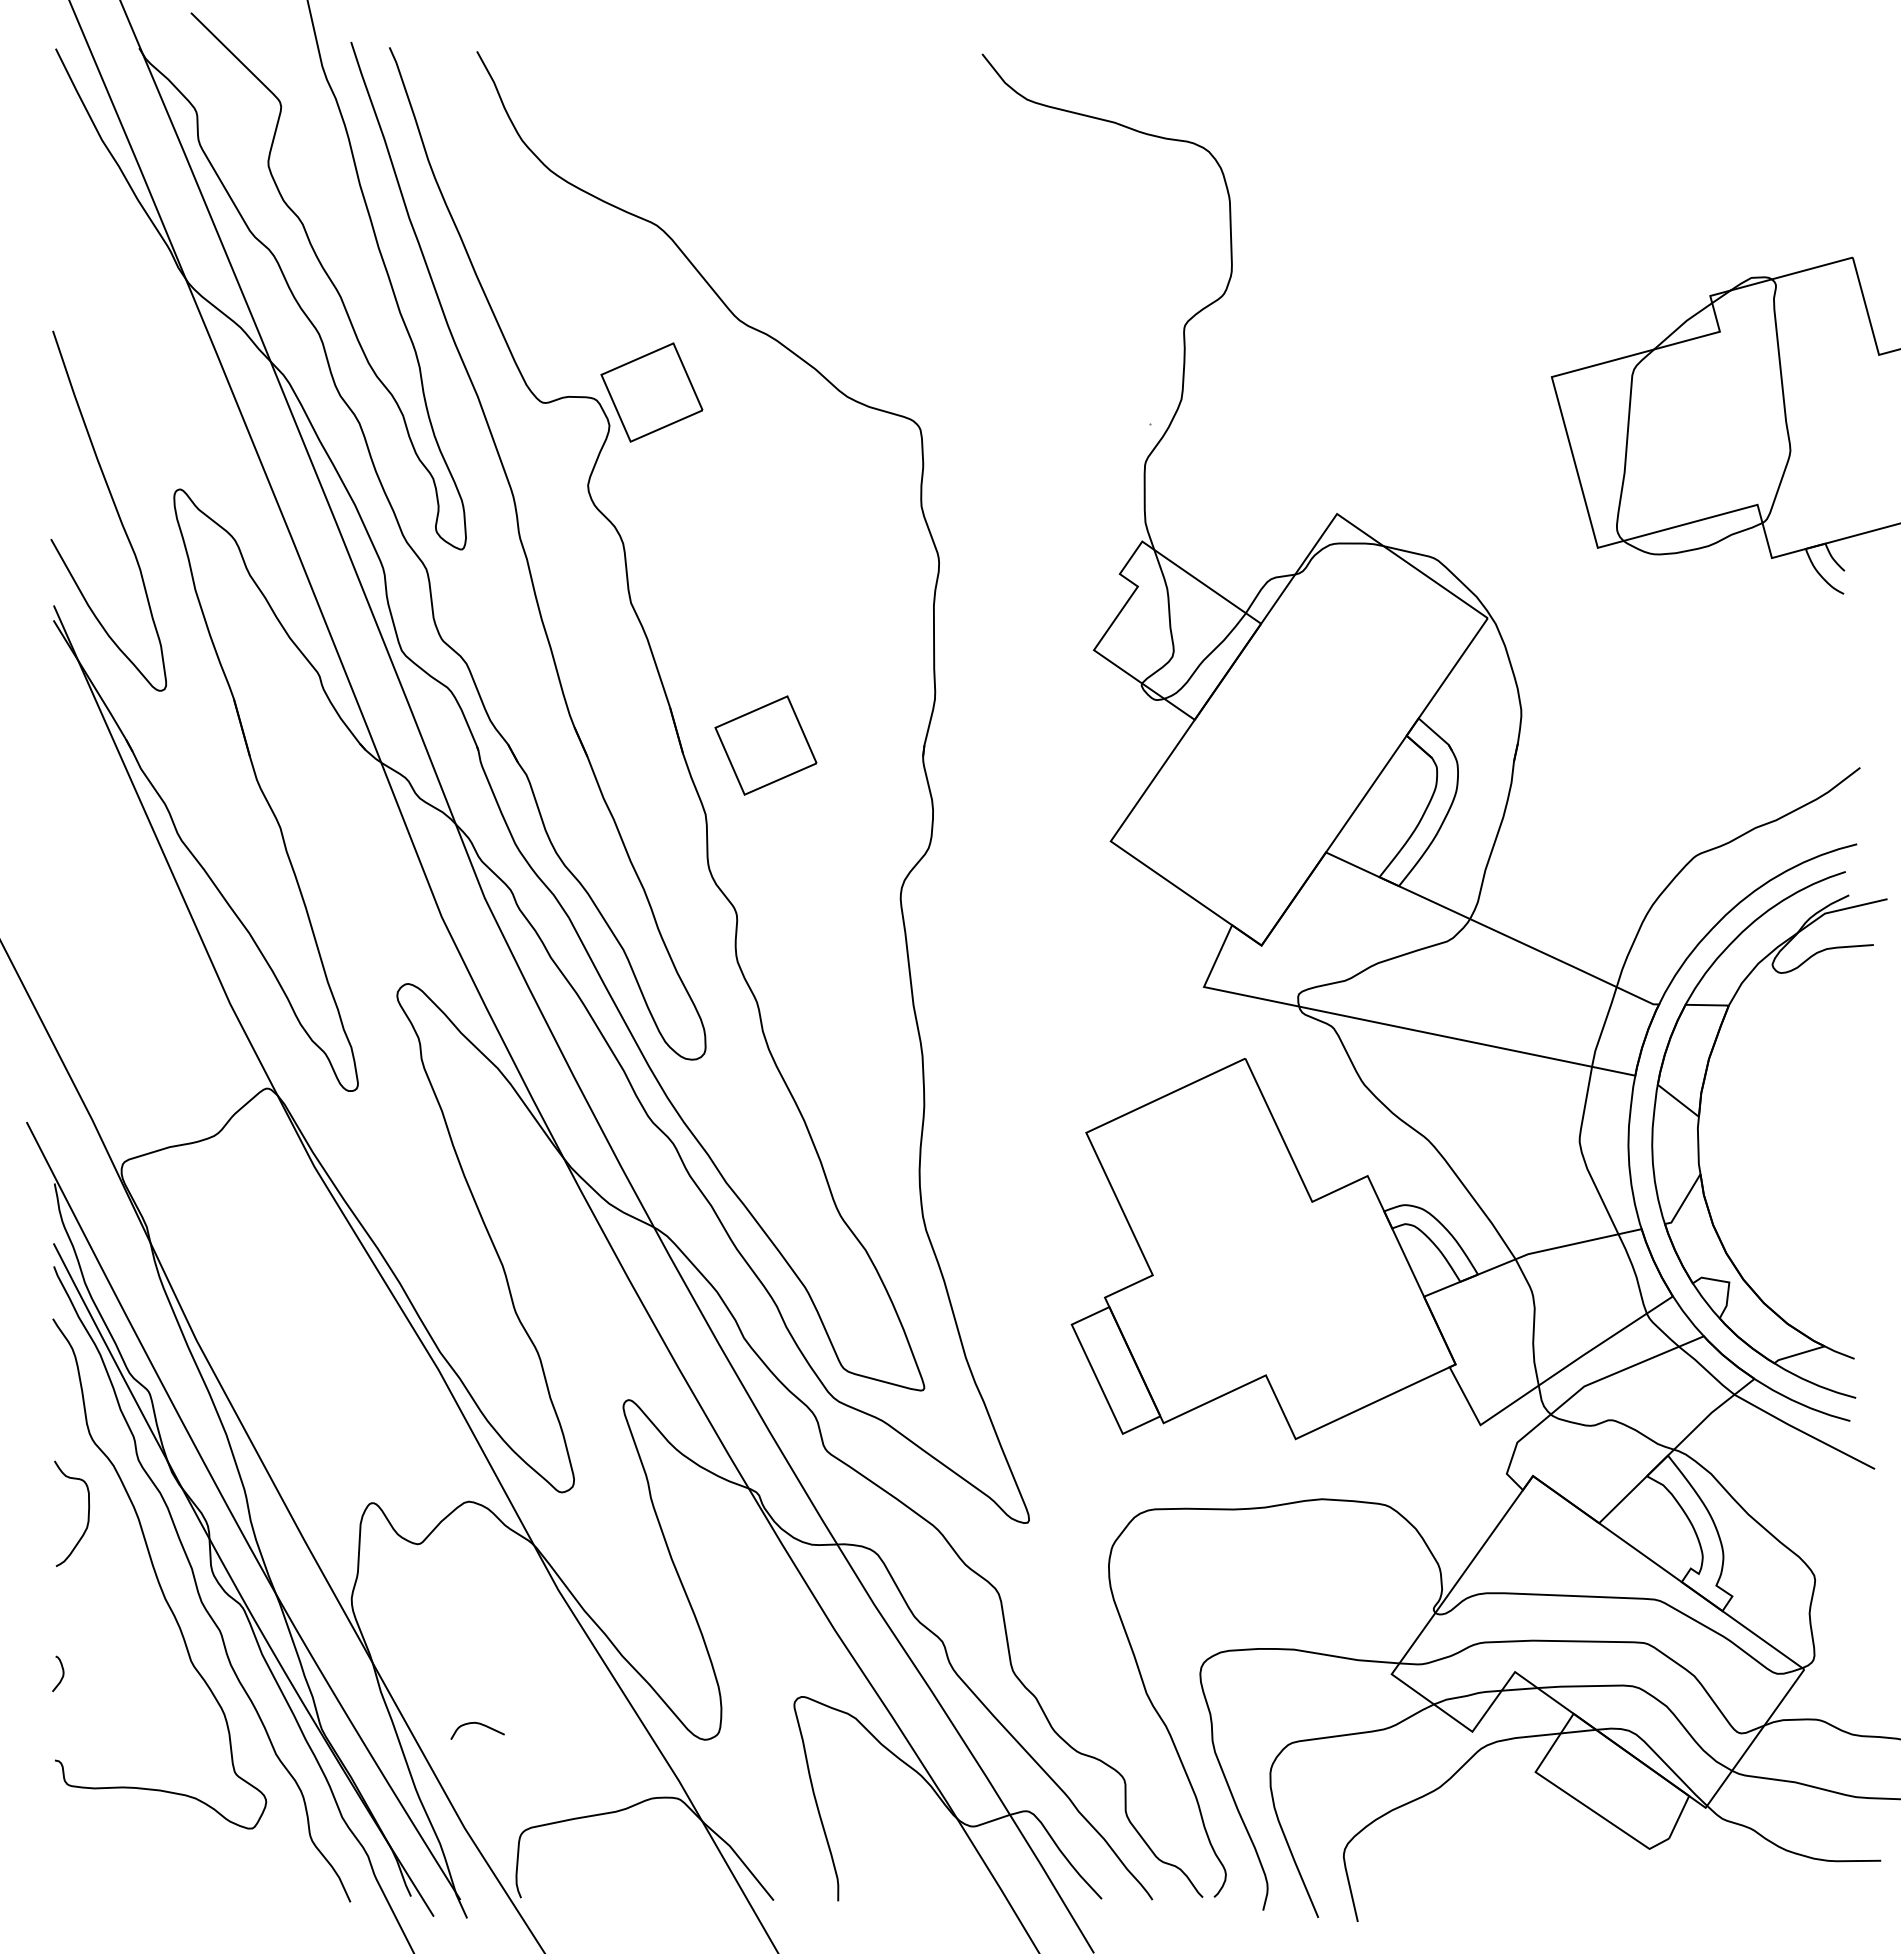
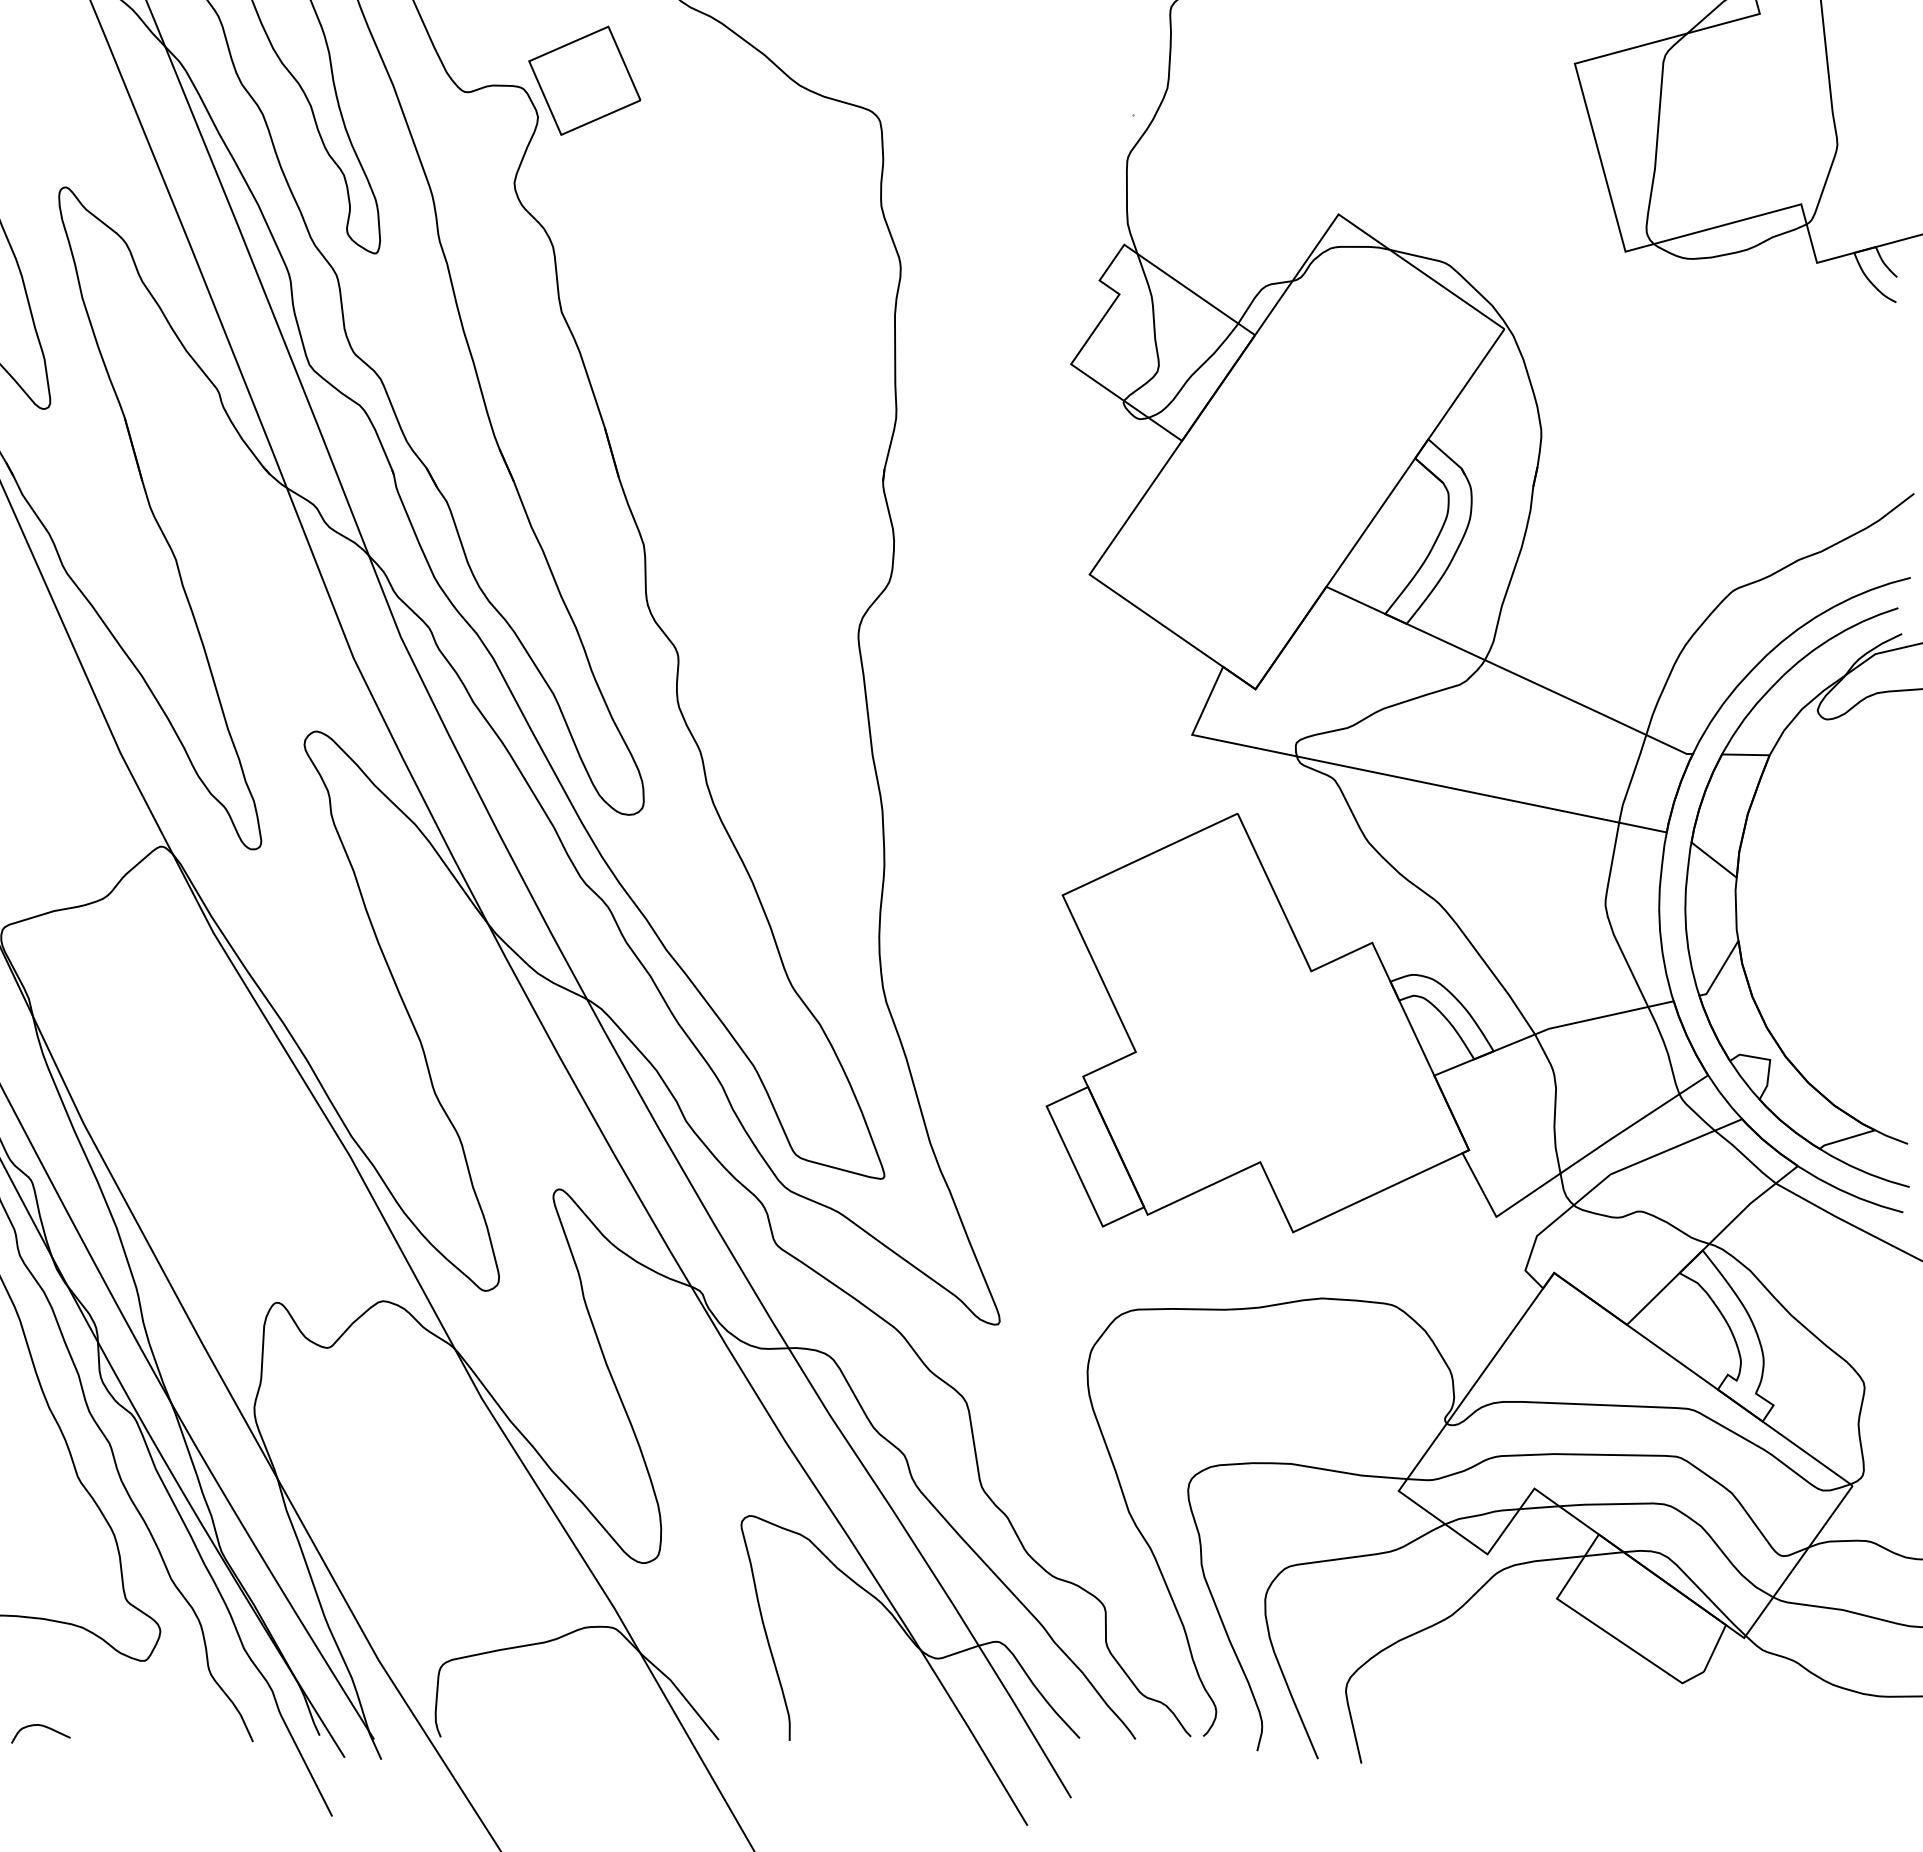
part: (765, 745) -> (709, 469), removed
curve: (477, 1724) -> (40, 1726), moved

